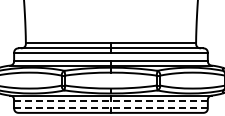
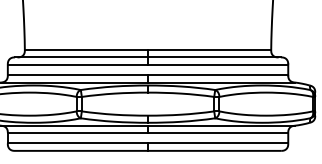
line: (110, 100) -> (147, 132), dashed -> solid
line: (110, 107) -> (147, 143), dashed -> solid

